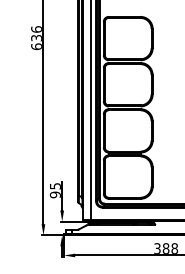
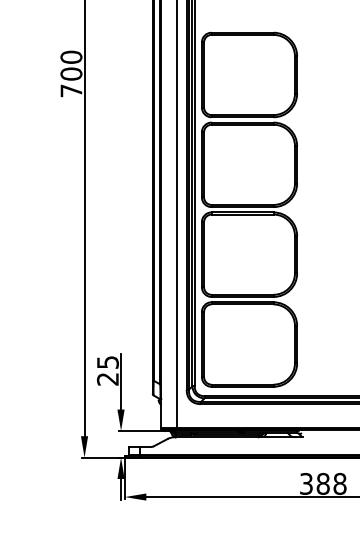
text: (36, 38) -> (71, 74), 636 -> 700
text: (55, 194) -> (108, 378), 95 -> 25

